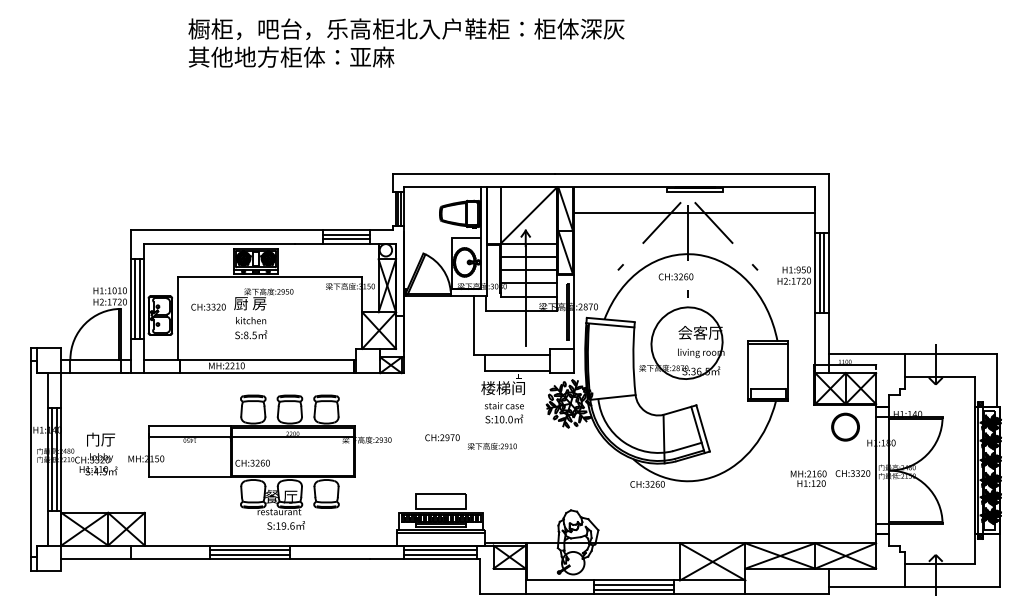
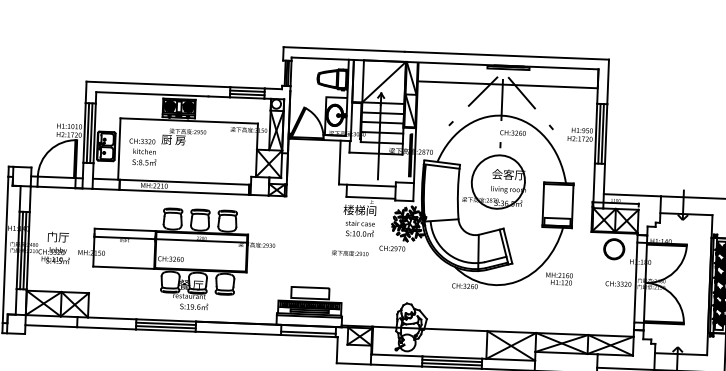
text: (675, 276) -> (512, 132), moved
text: (251, 328) -> (144, 157), moved
text: (442, 437) -> (392, 248), moved
text: (808, 478) -> (559, 278), moved
line: (440, 550) -> (308, 329), removed

